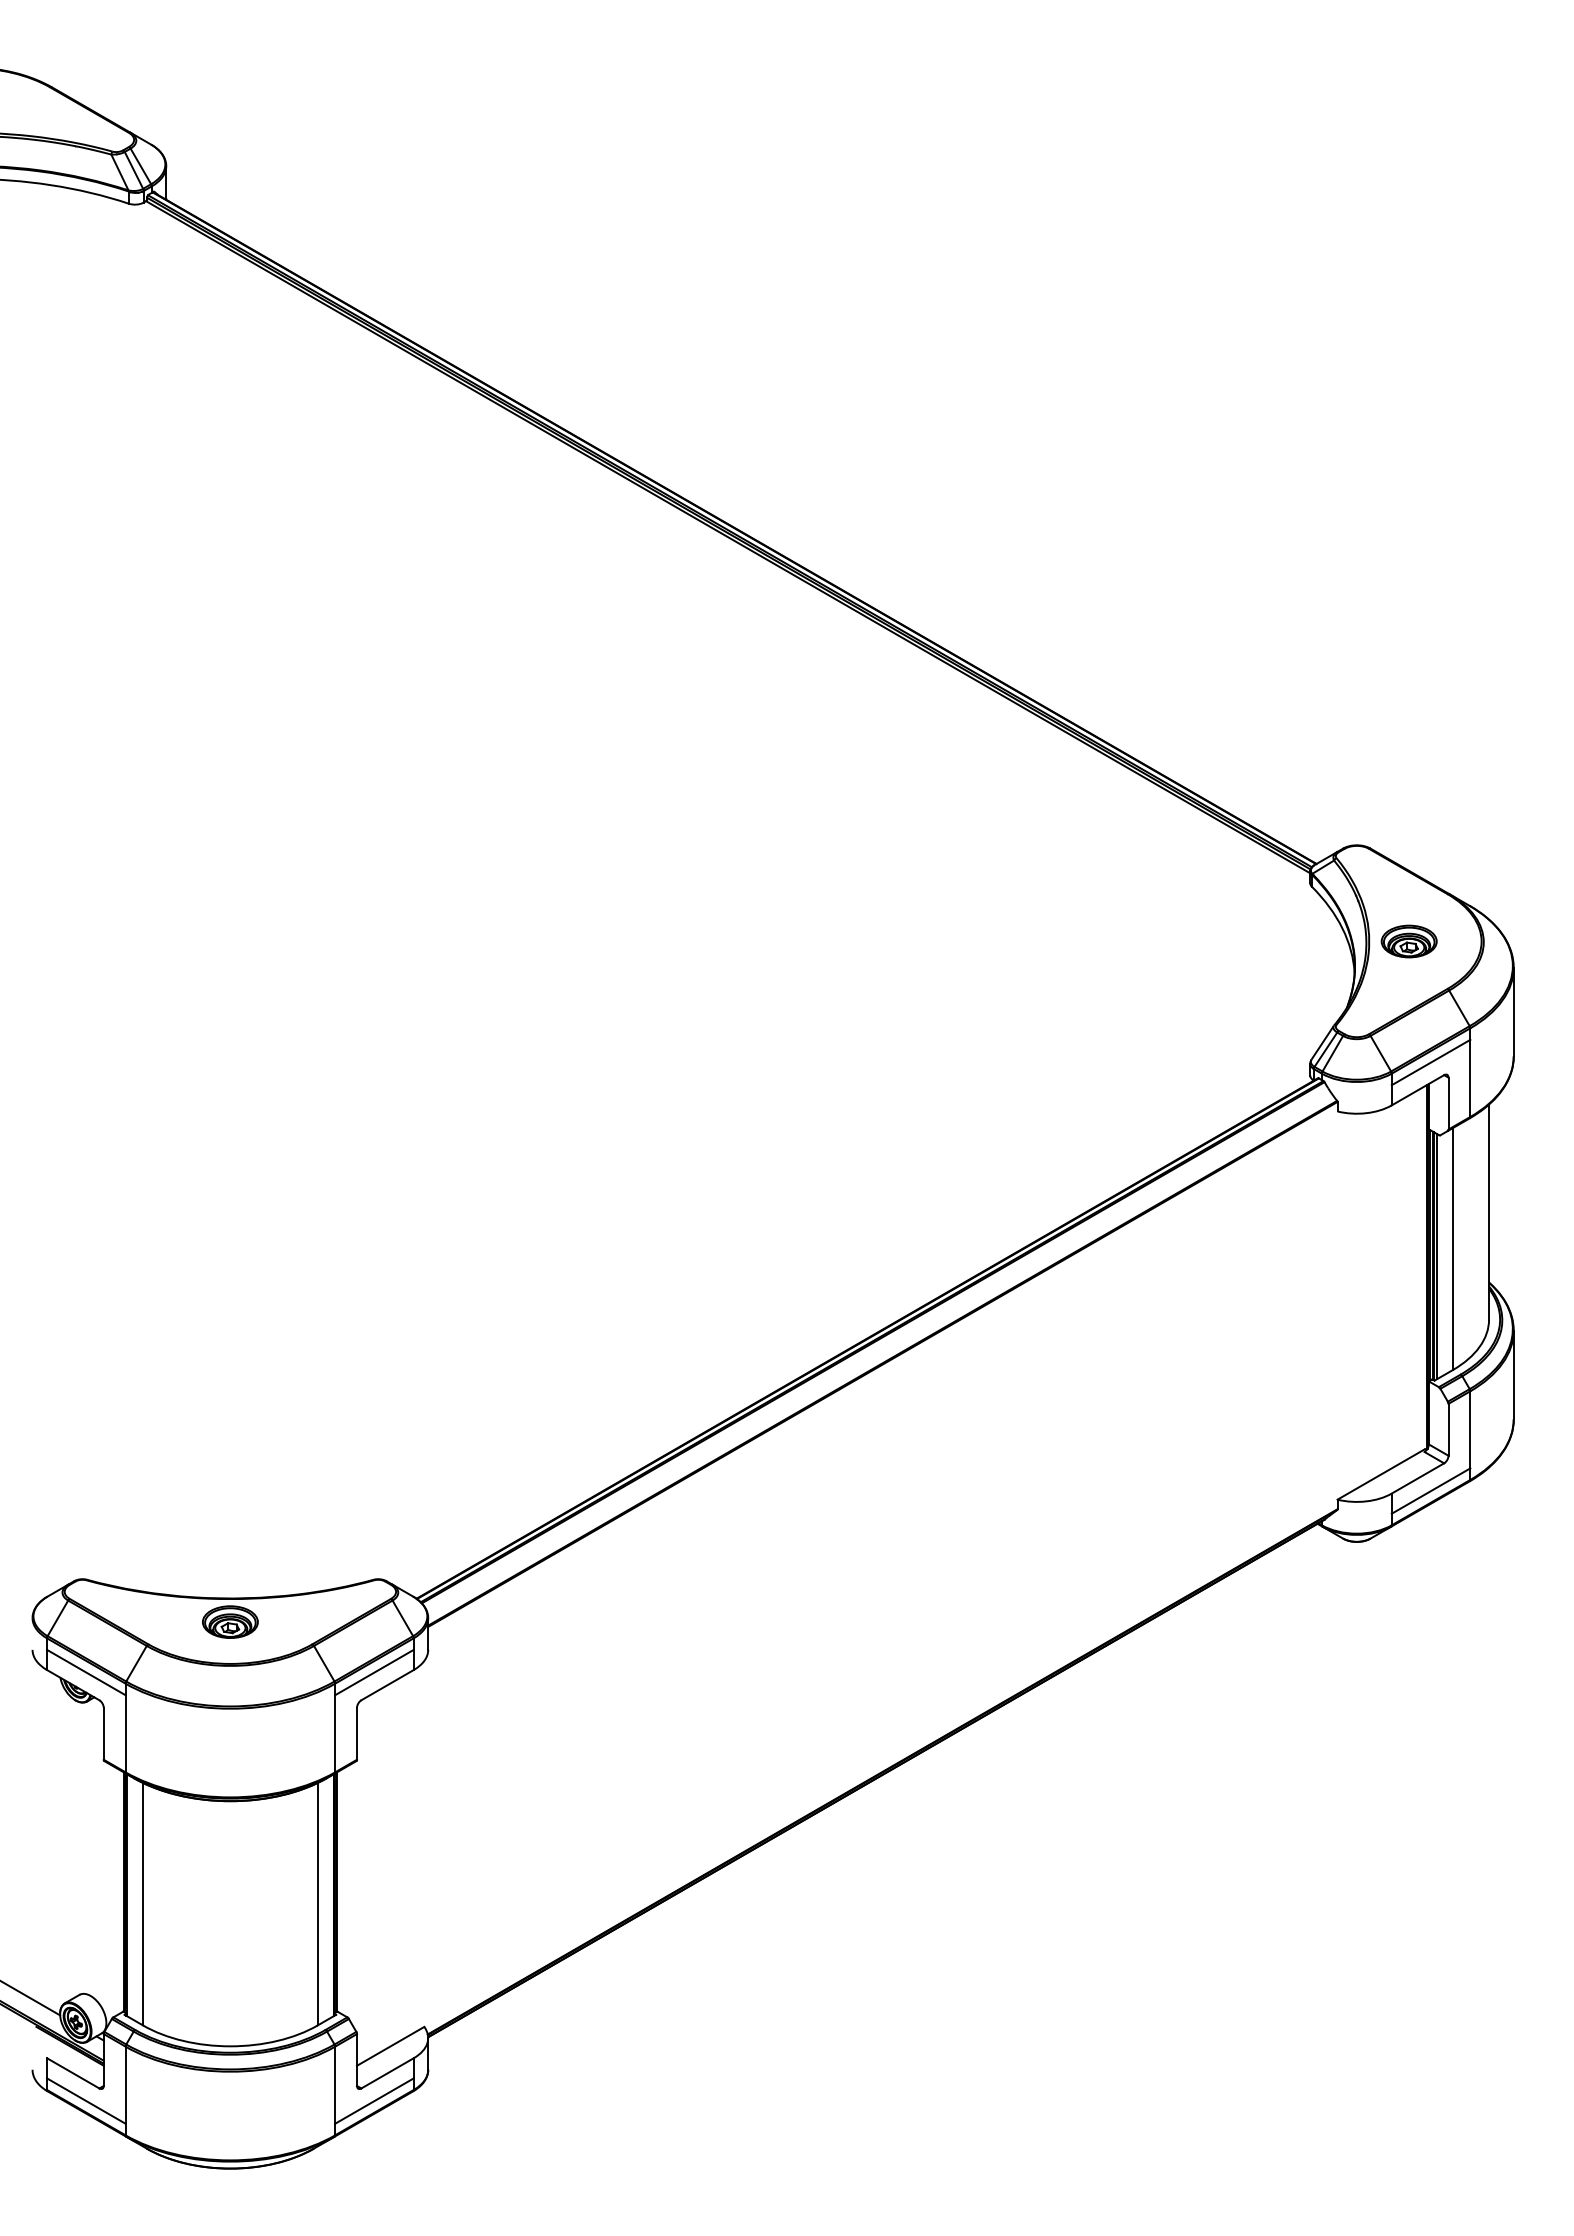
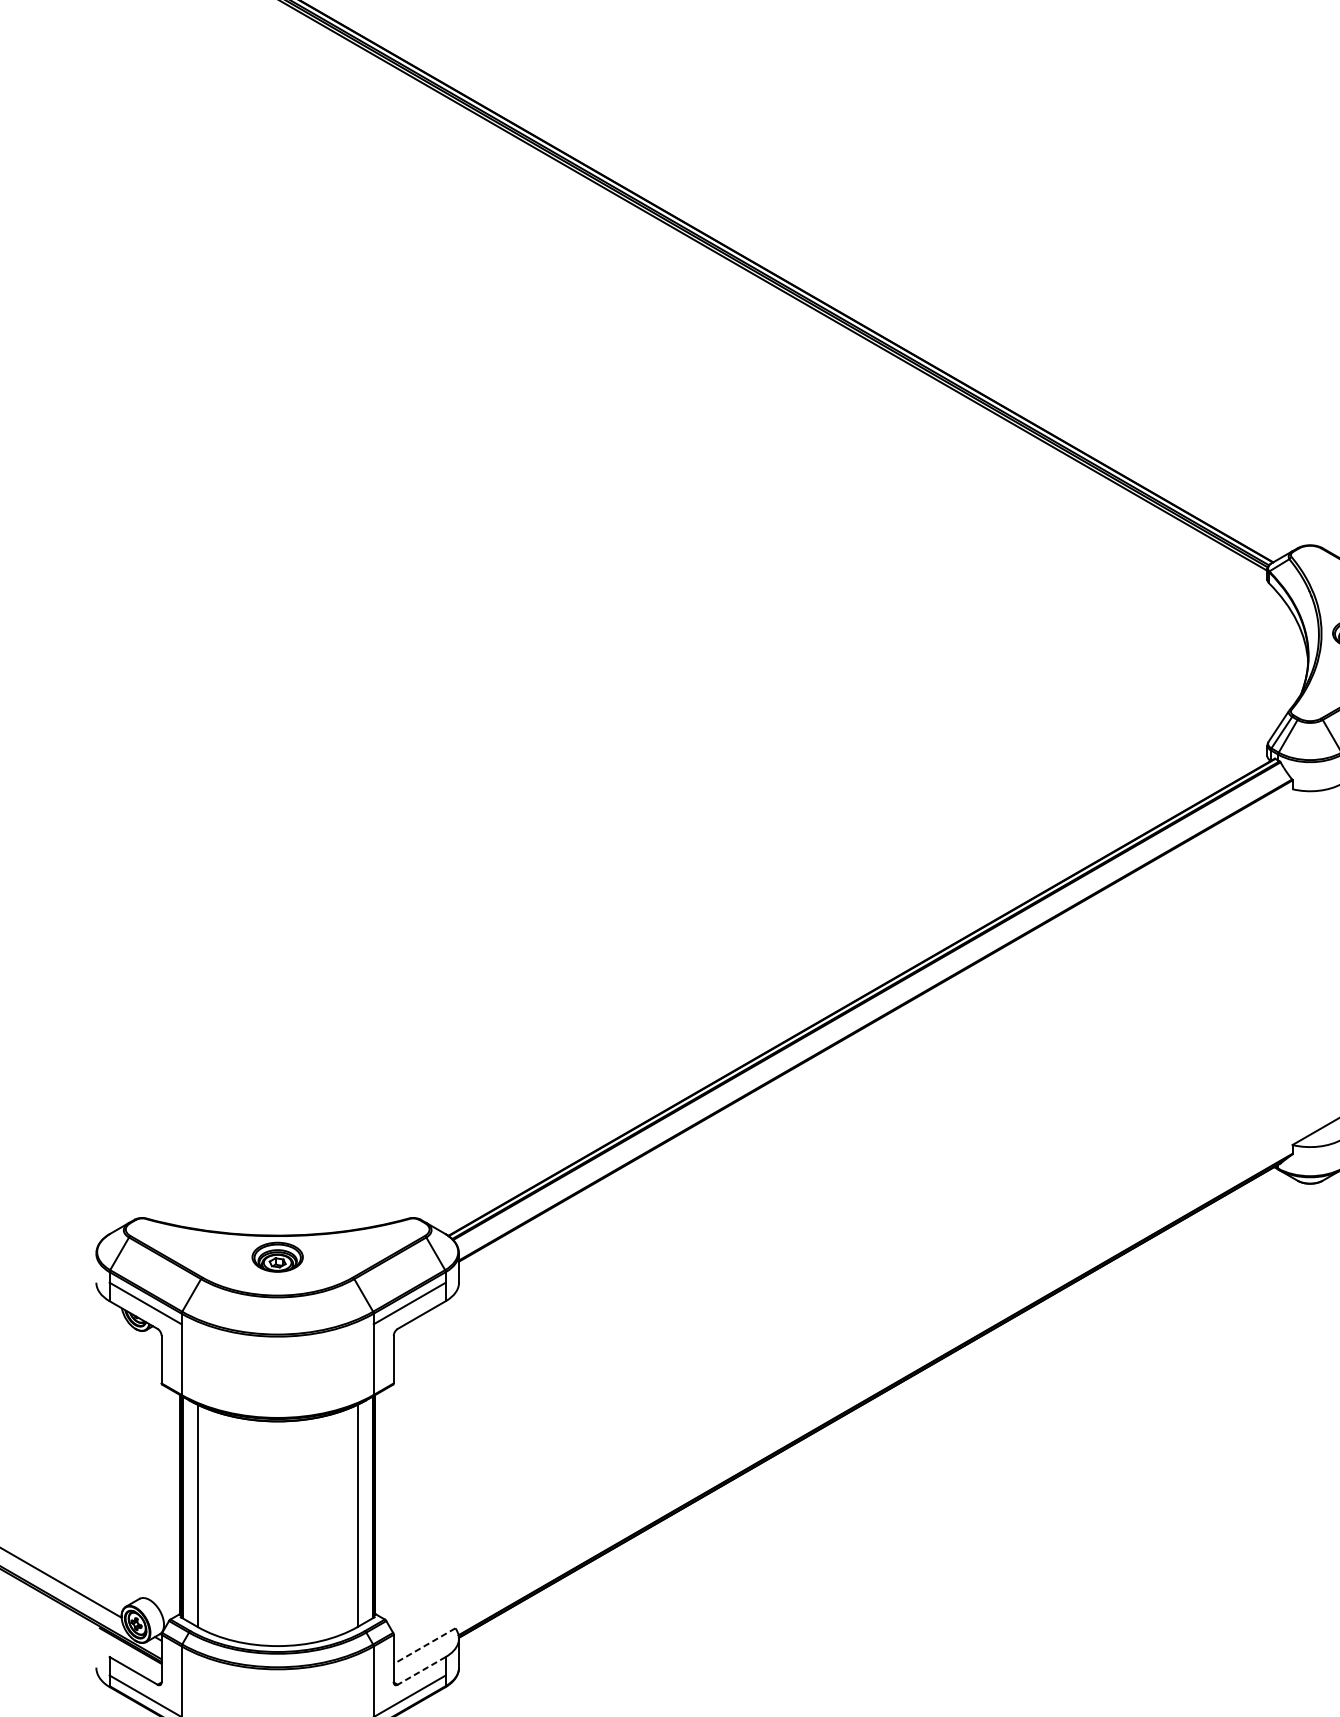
line: (390, 2046) -> (424, 1646), solid -> dashed
line: (387, 2073) -> (421, 1671), solid -> dashed

